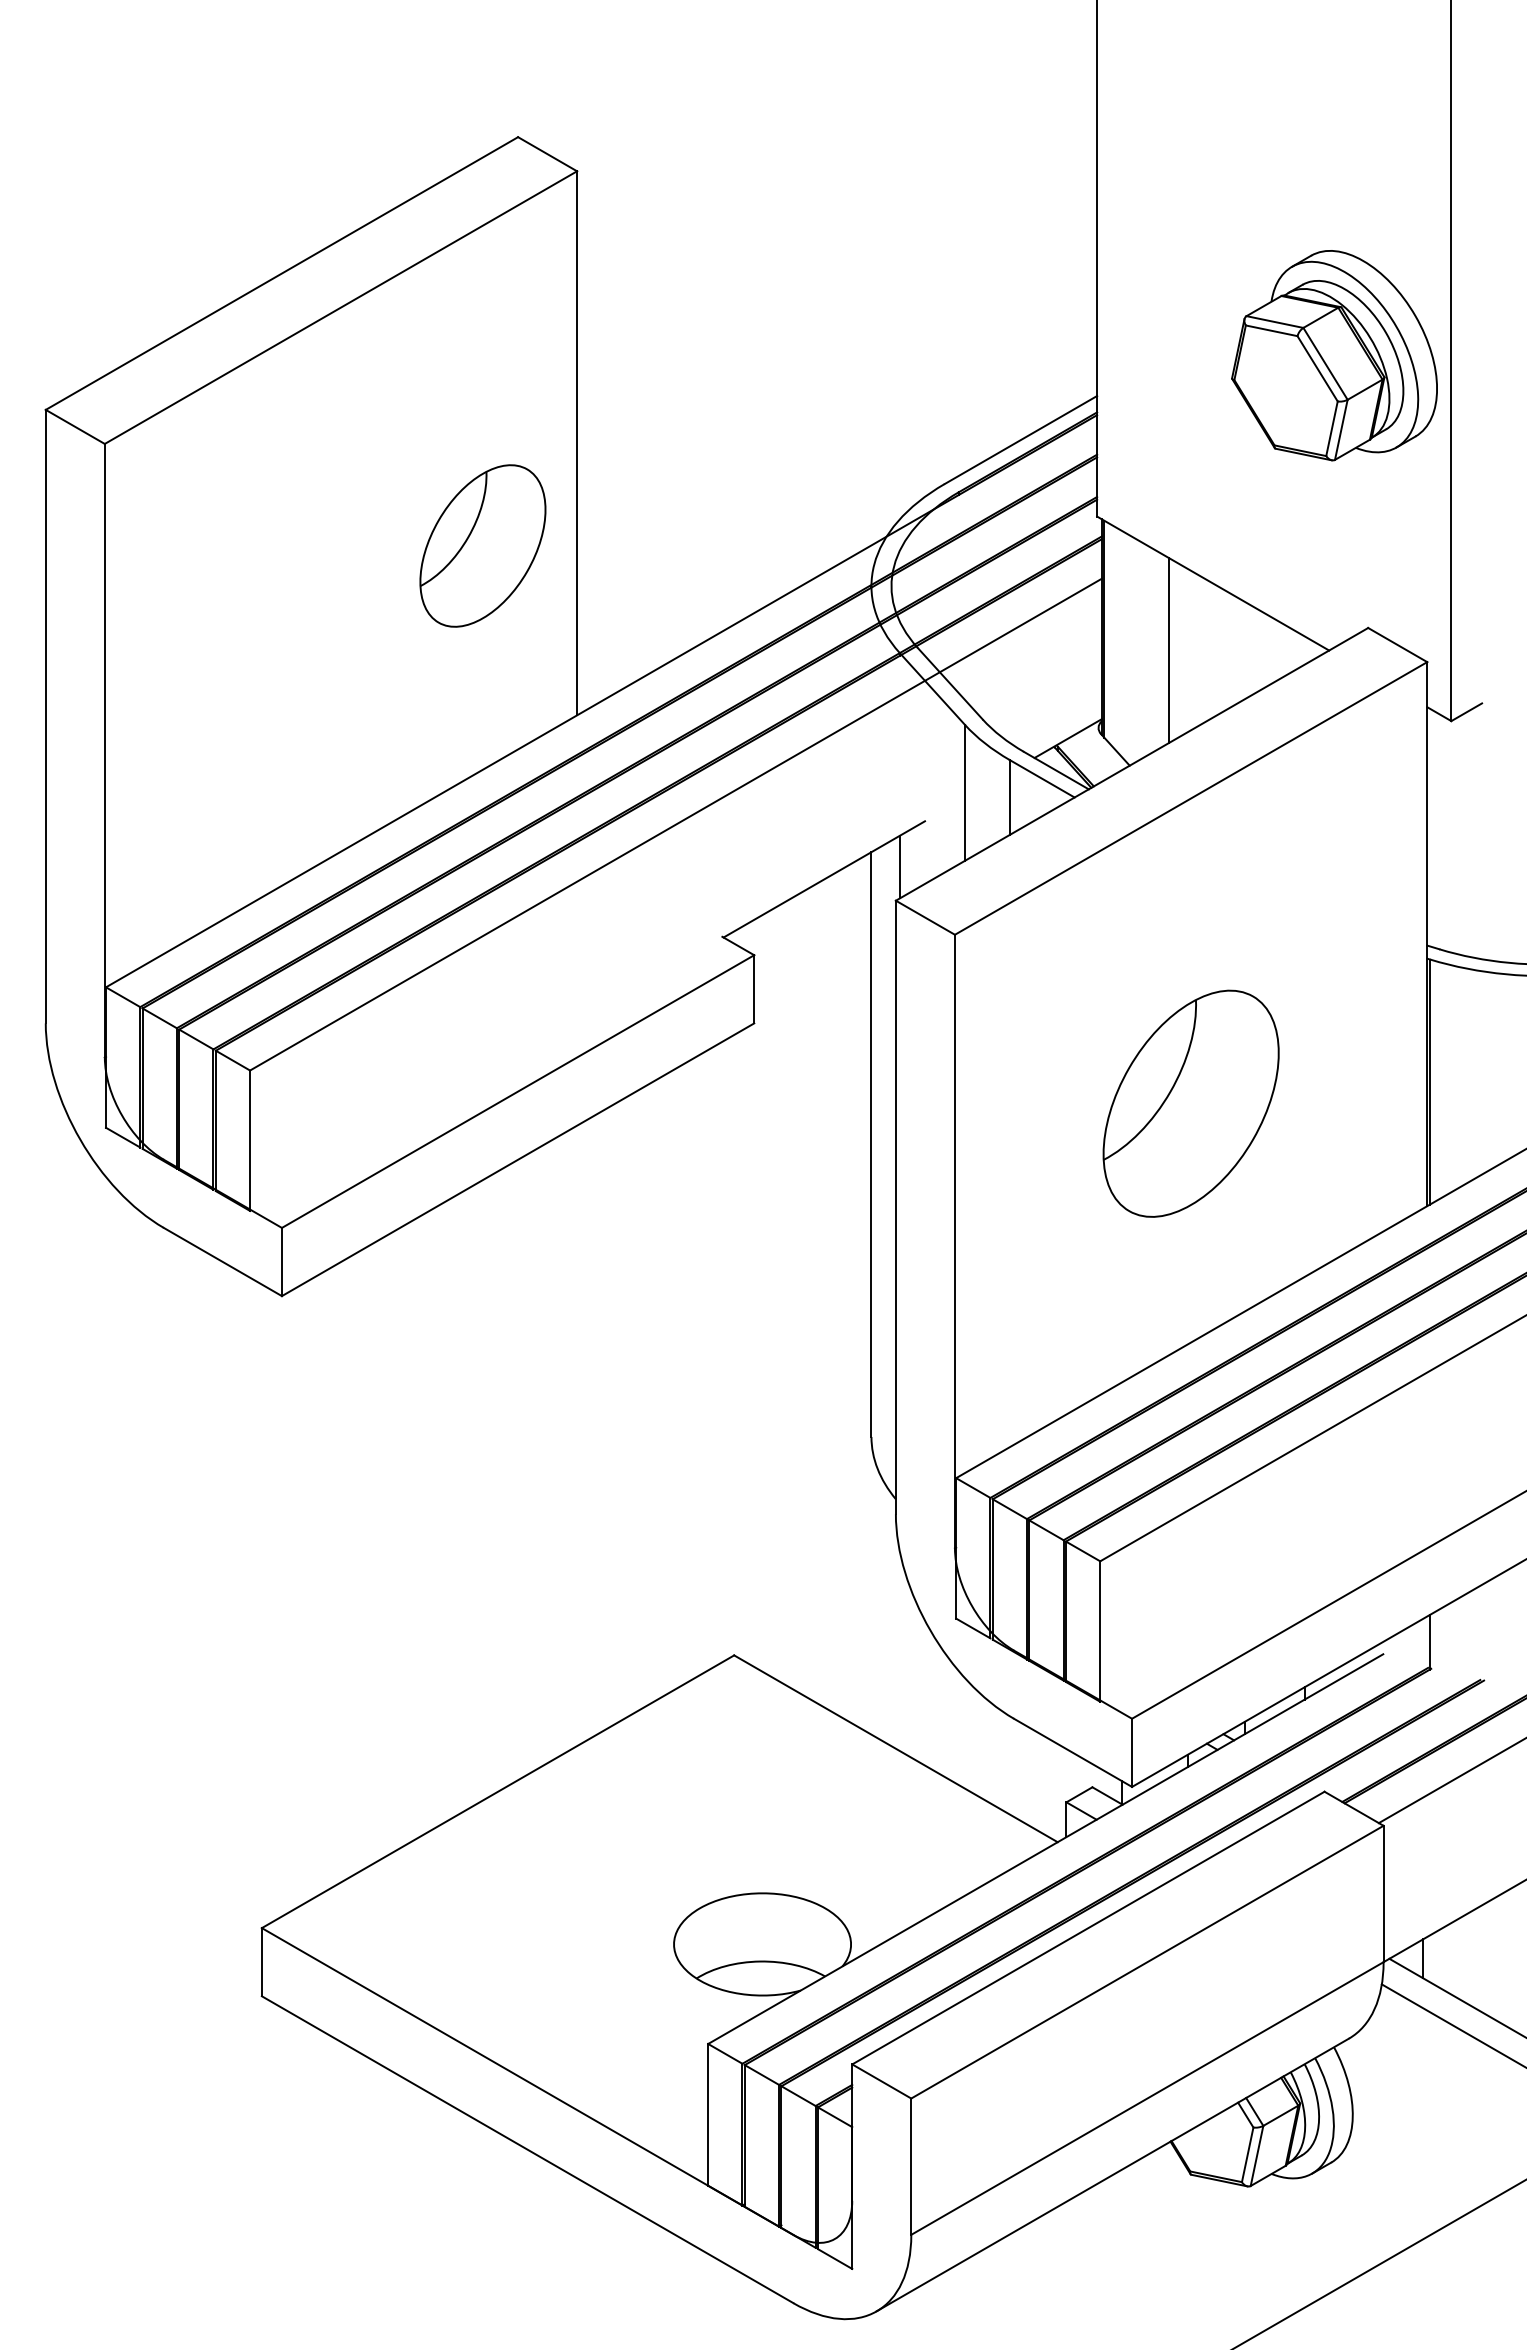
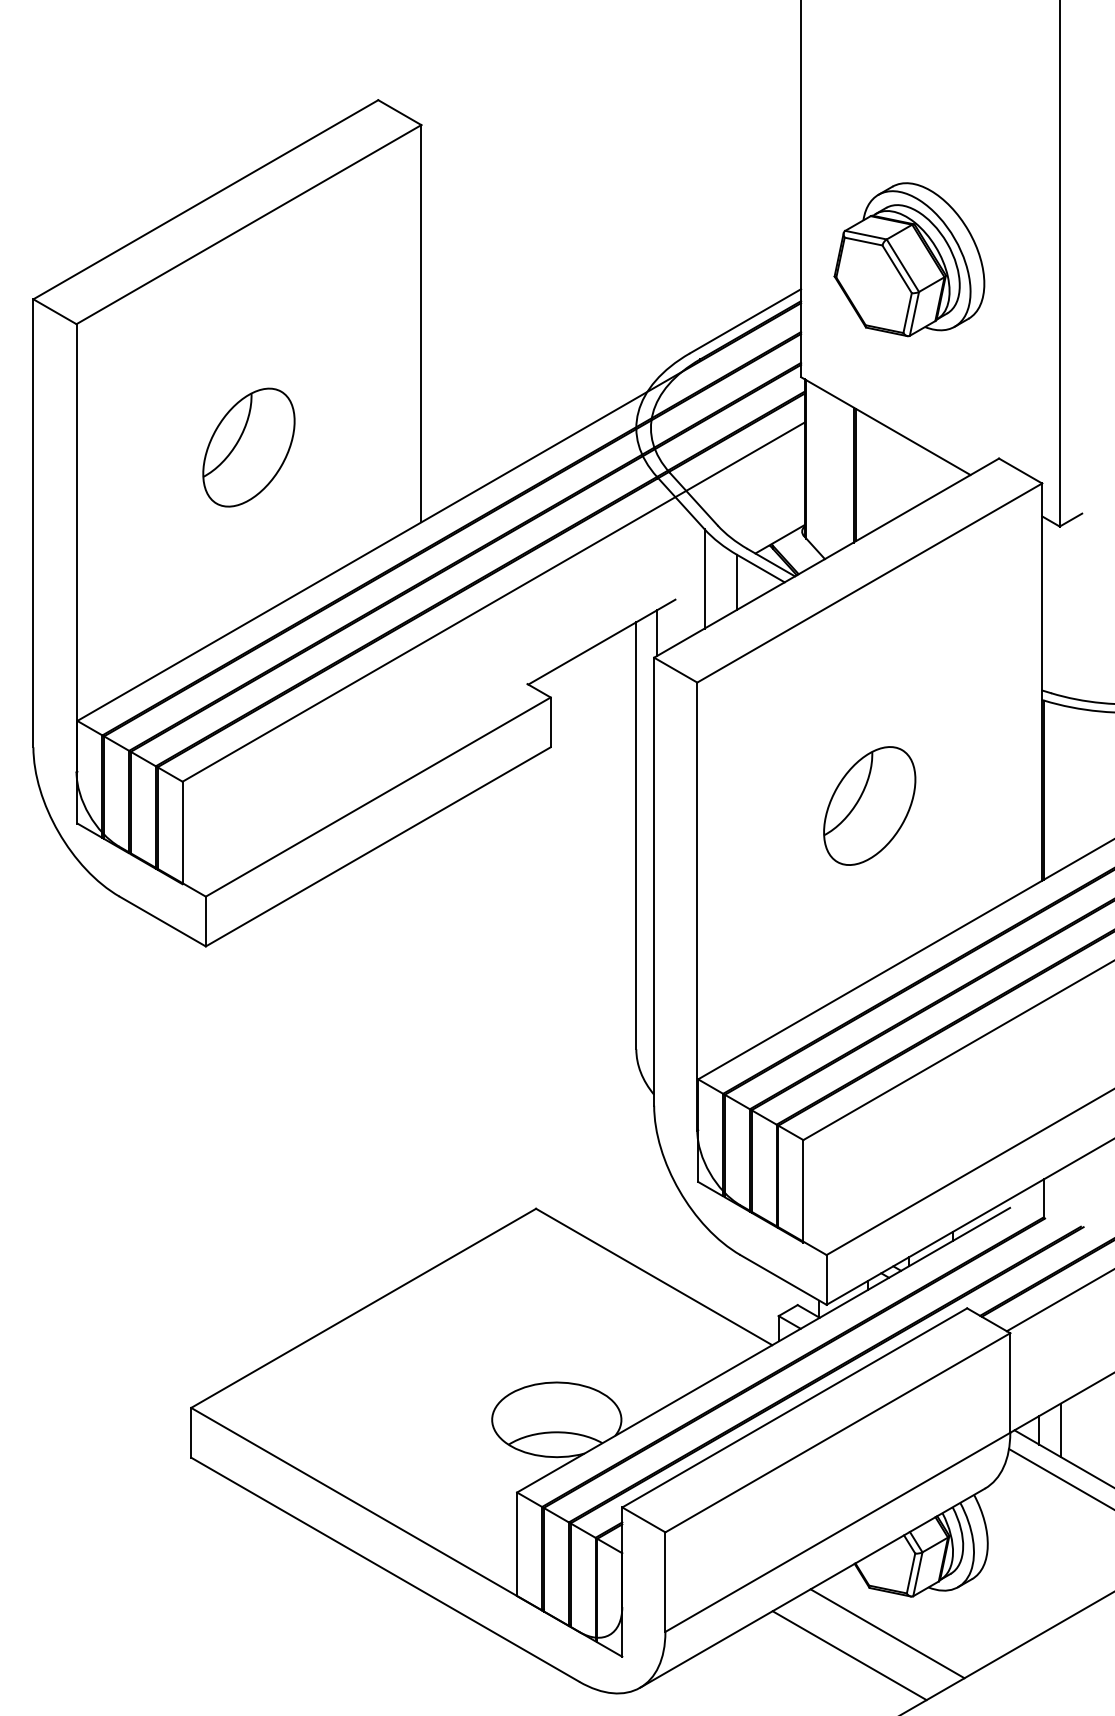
part: (1334, 355) -> (909, 259), moved
part: (482, 545) -> (248, 447), moved
line: (1172, 650) -> (856, 475), added
part: (1190, 1103) -> (869, 805), size x0.71
line: (1452, 1958) -> (1060, 1430), added
line: (1215, 2237) -> (887, 1633), added
line: (1163, 2267) -> (849, 1655), added

